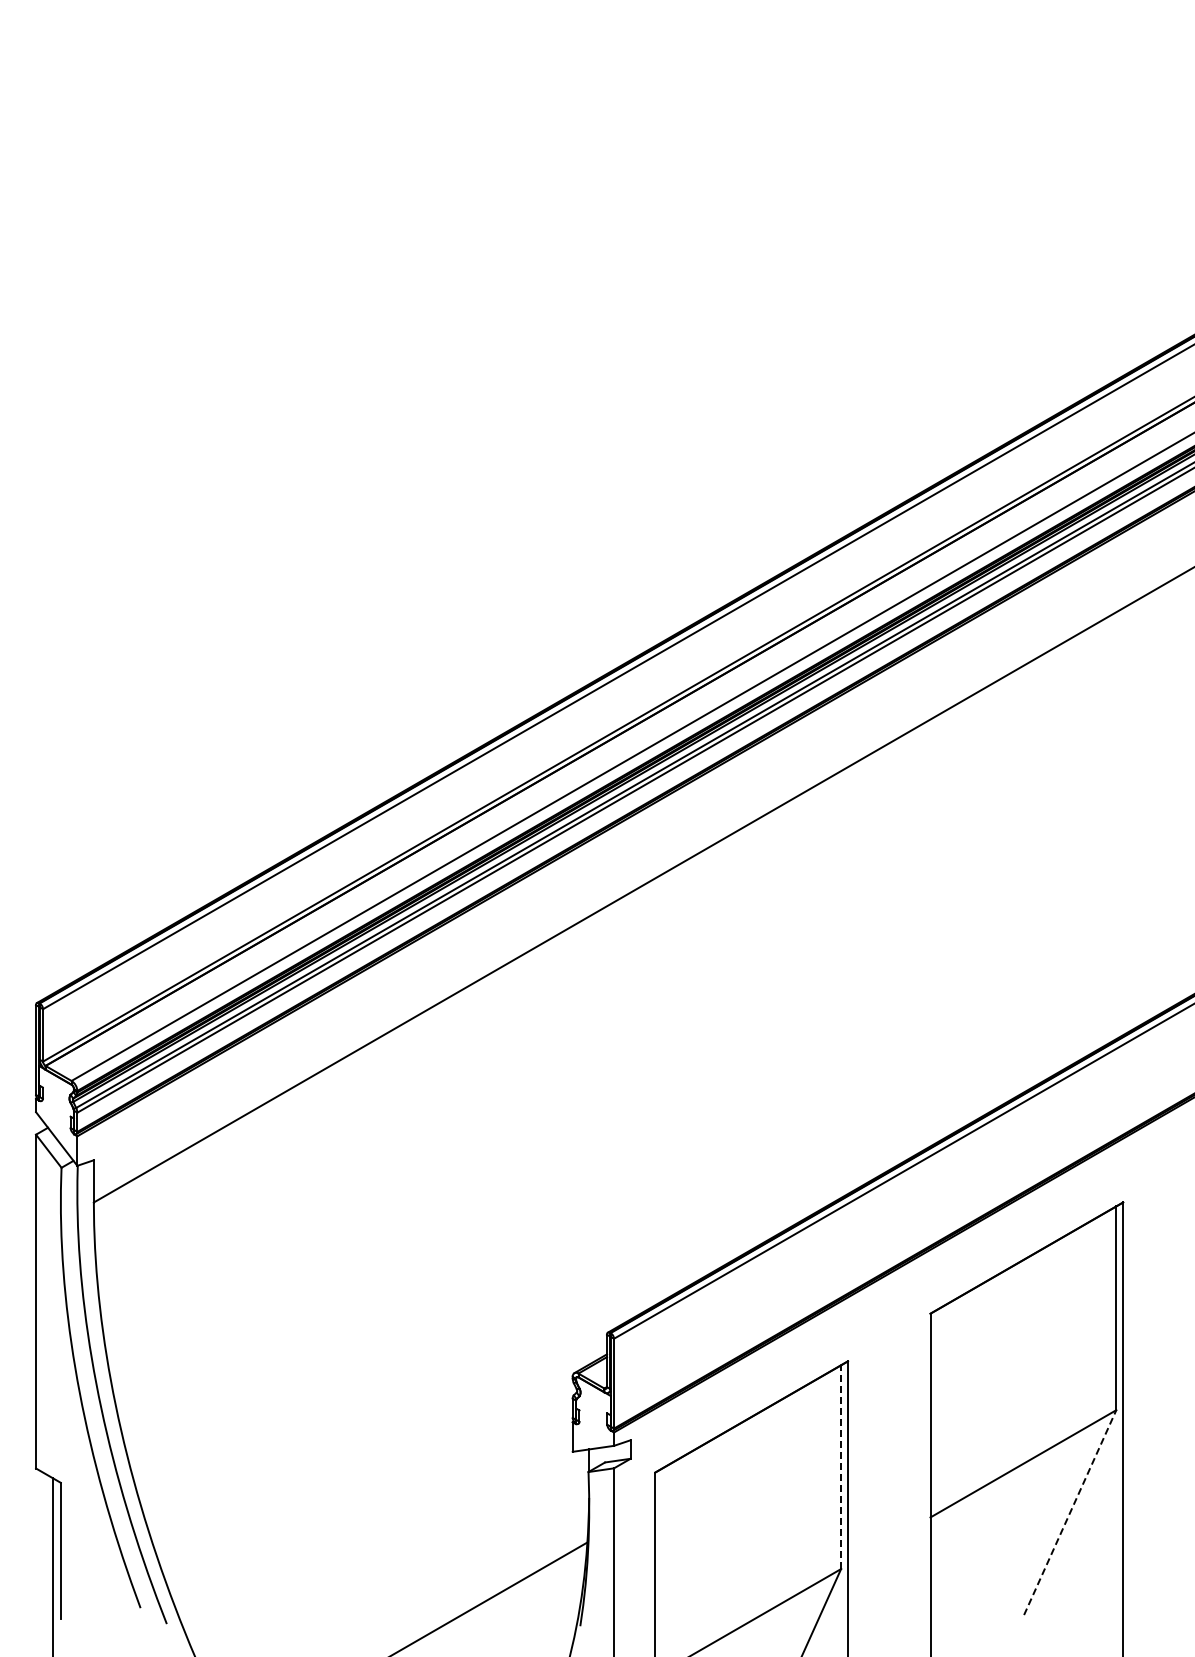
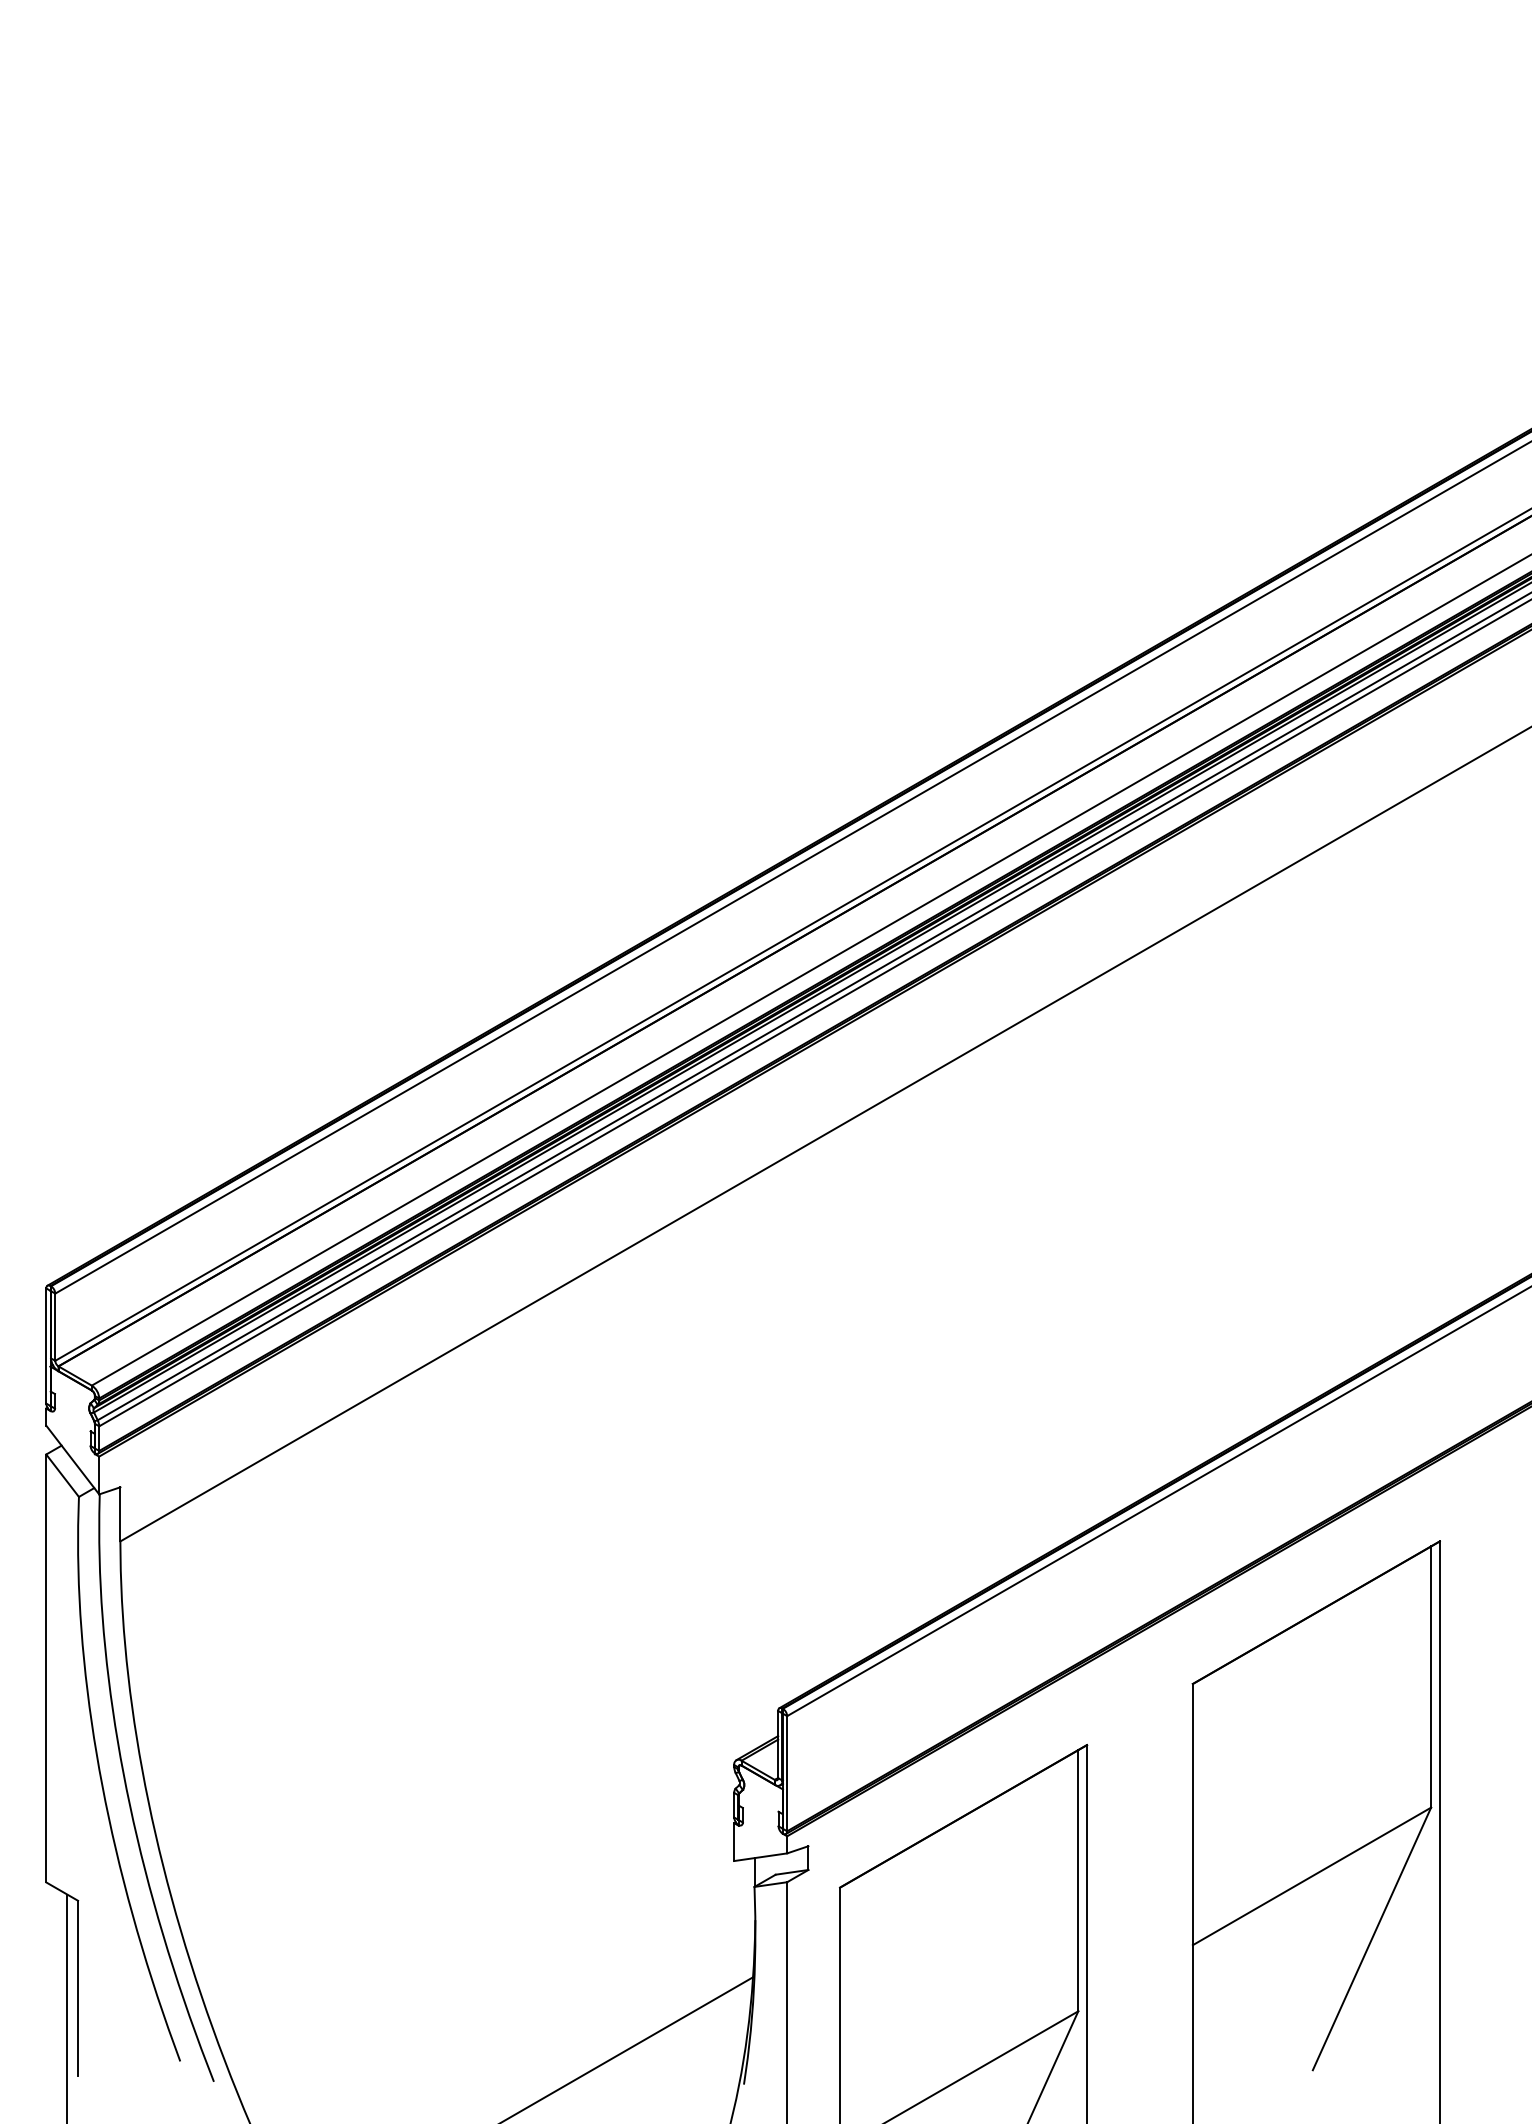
line: (841, 1467) -> (1078, 1881), dashed -> solid
line: (1070, 1512) -> (1372, 1938), dashed -> solid

